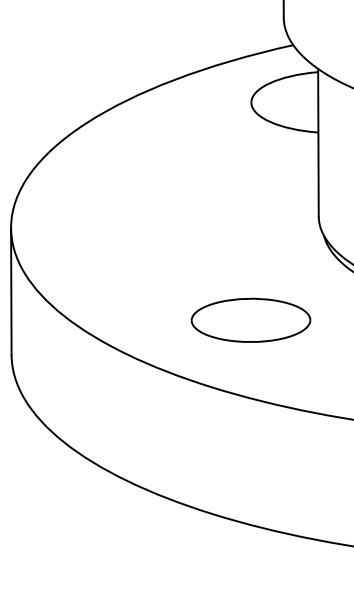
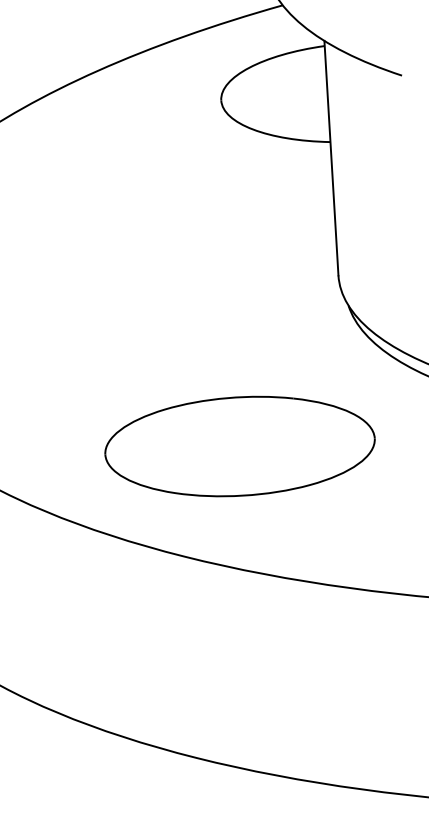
part: (250, 320) -> (239, 446), size x1.43

